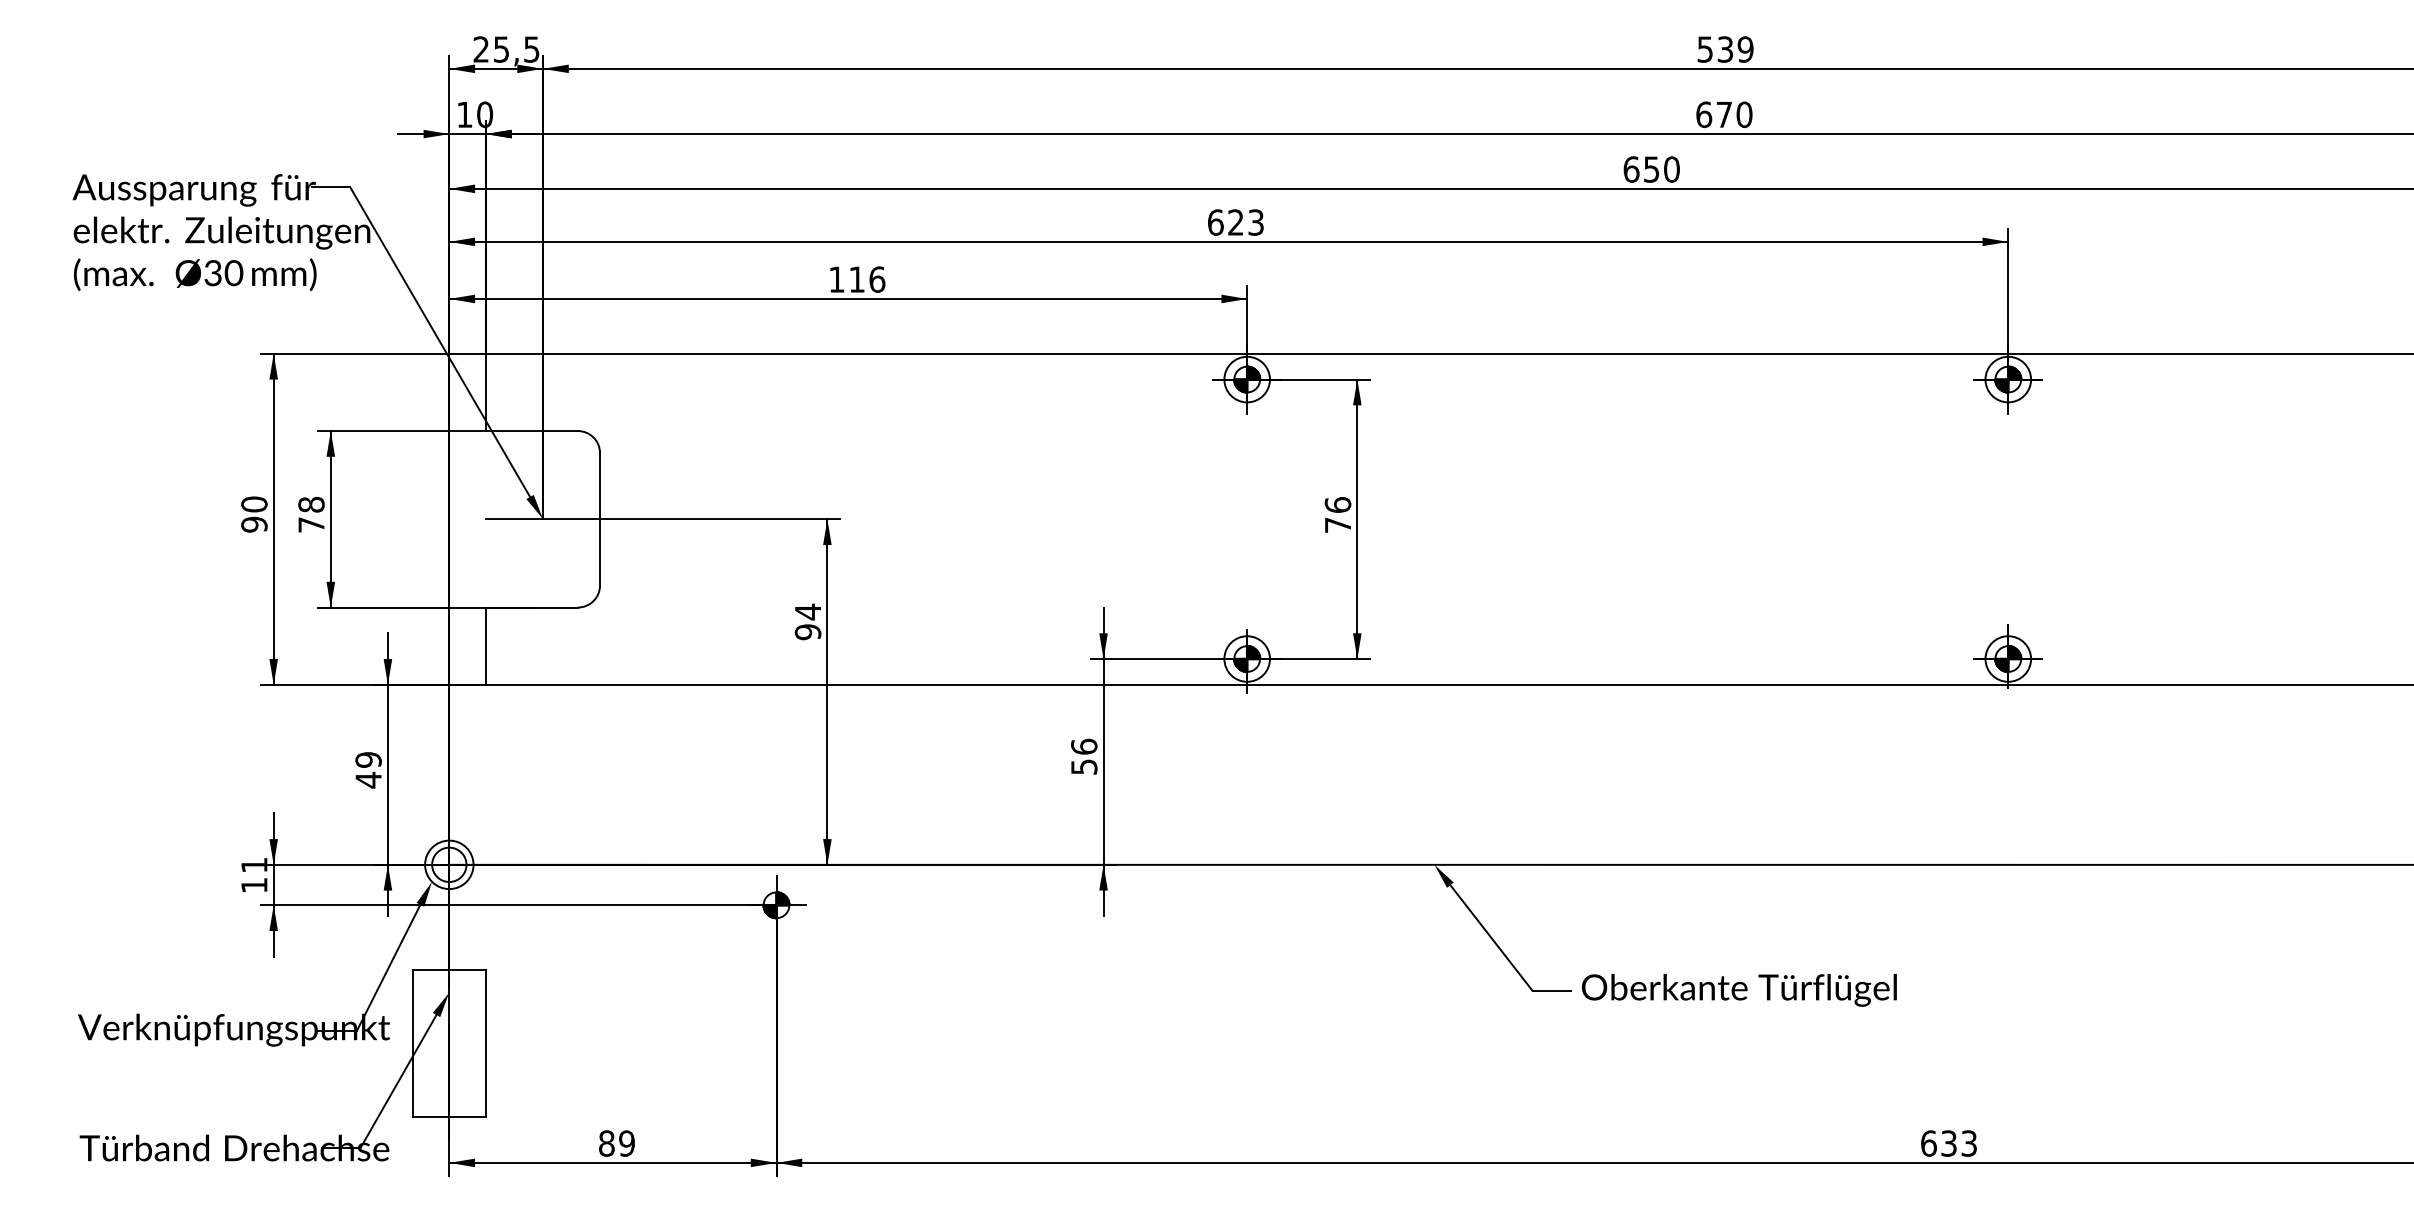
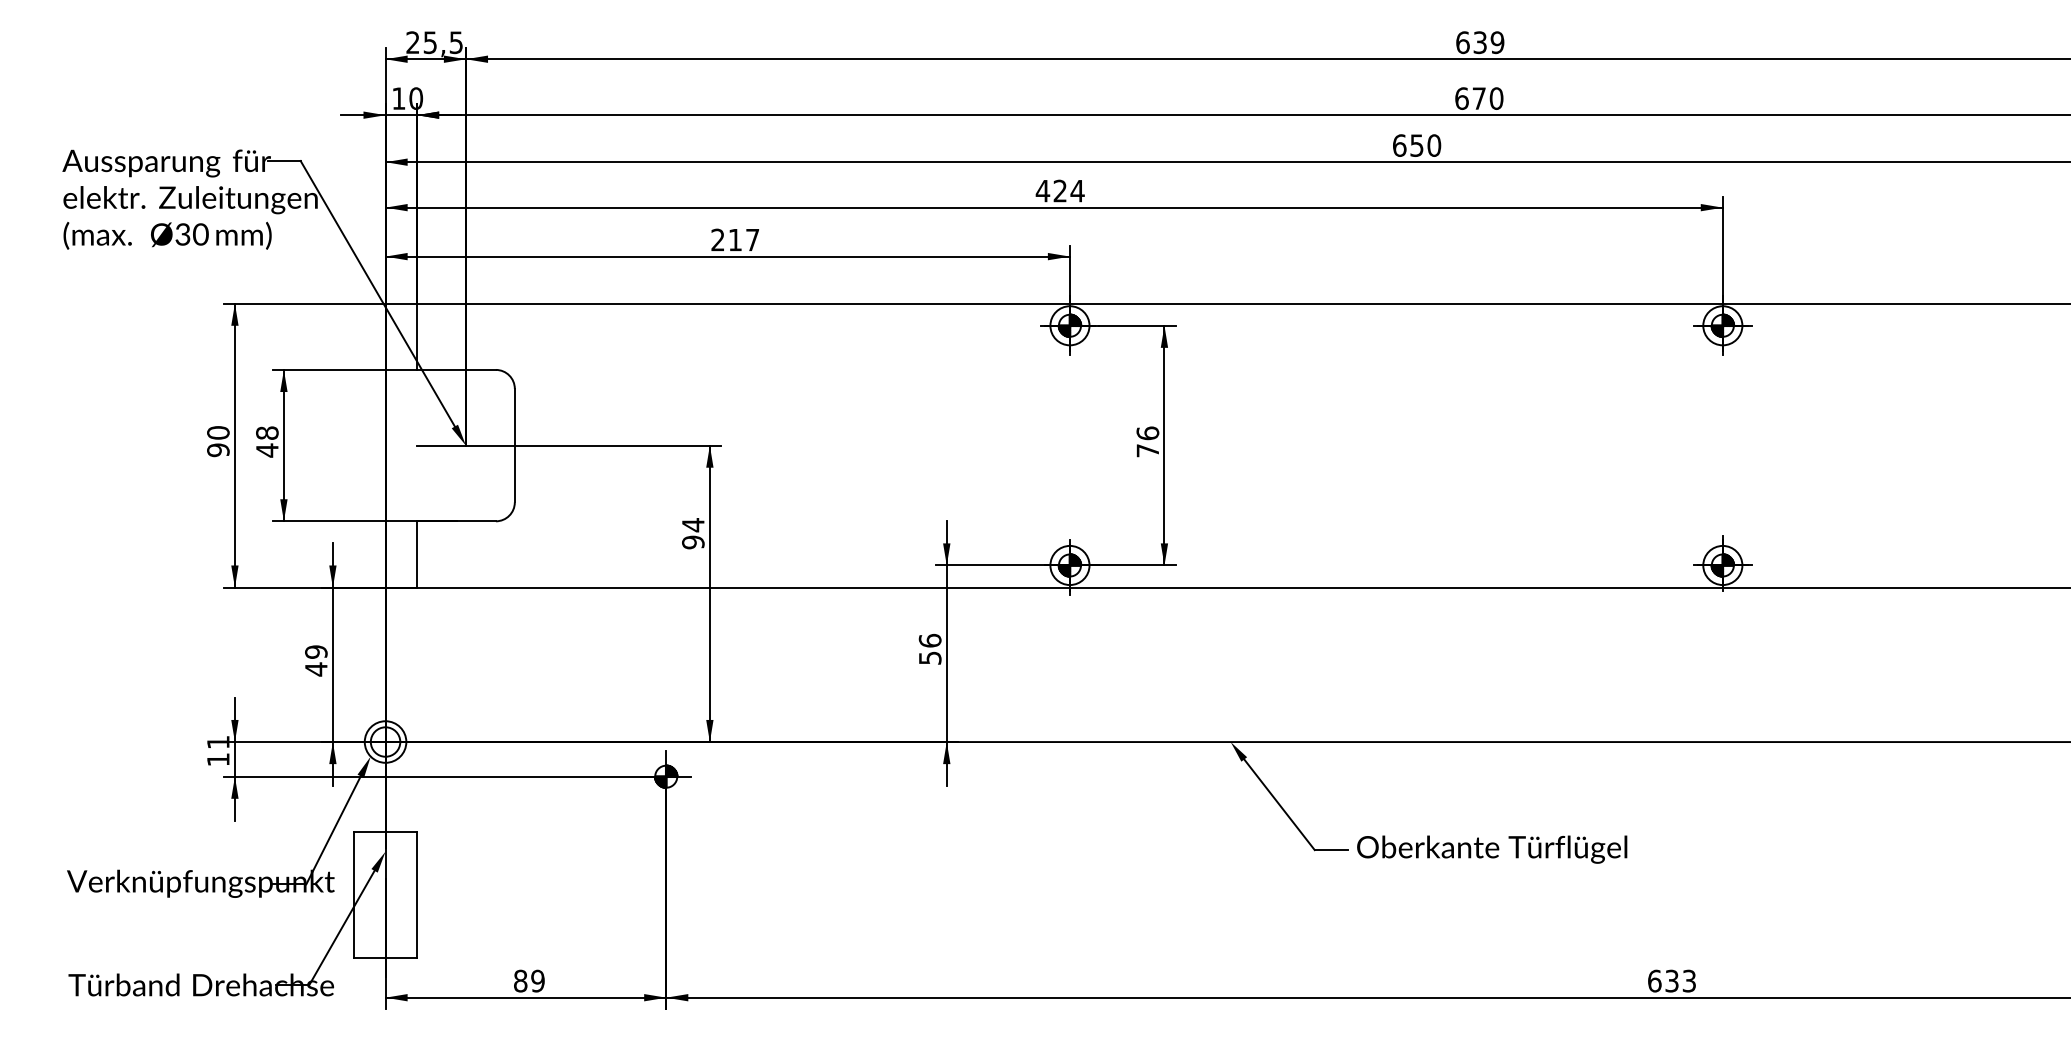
text: (1705, 49) -> (1463, 42), 539 -> 639
text: (1235, 222) -> (1059, 191), 623 -> 424
text: (857, 279) -> (735, 239), 116 -> 217
text: (311, 524) -> (267, 450), 78 -> 48

